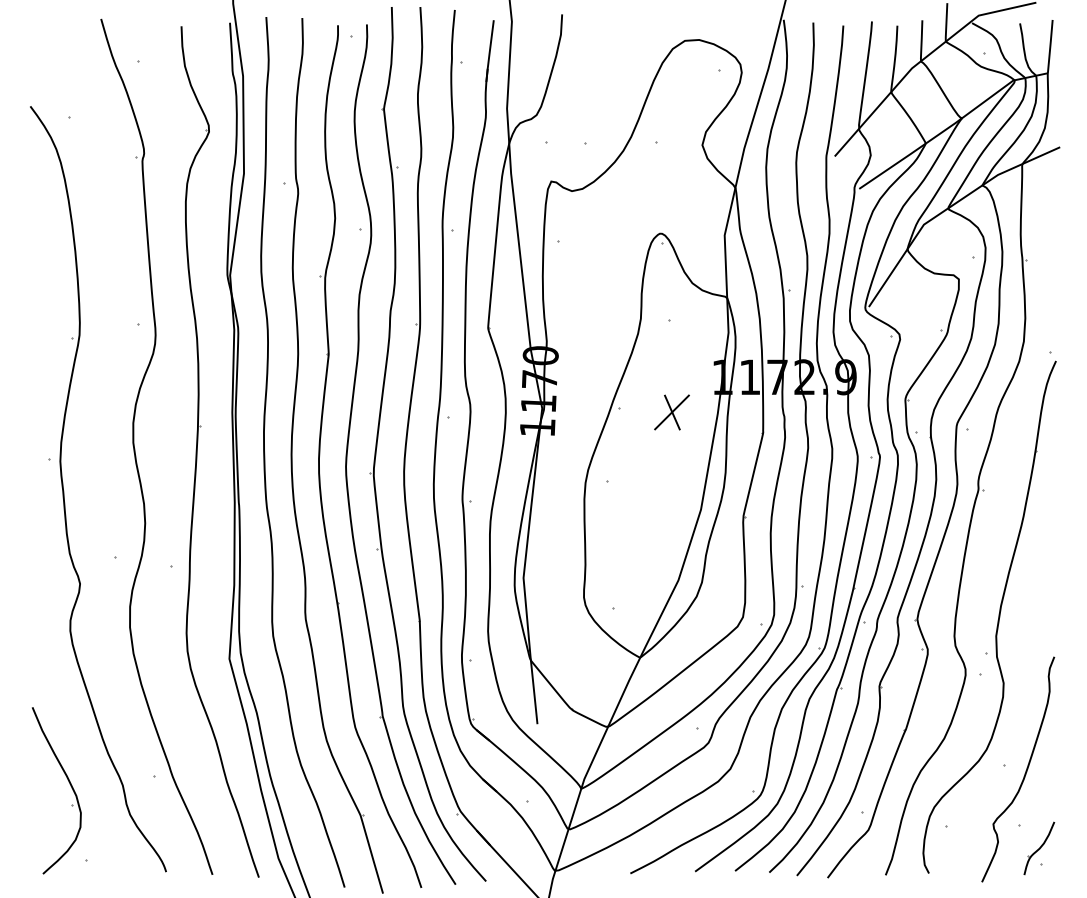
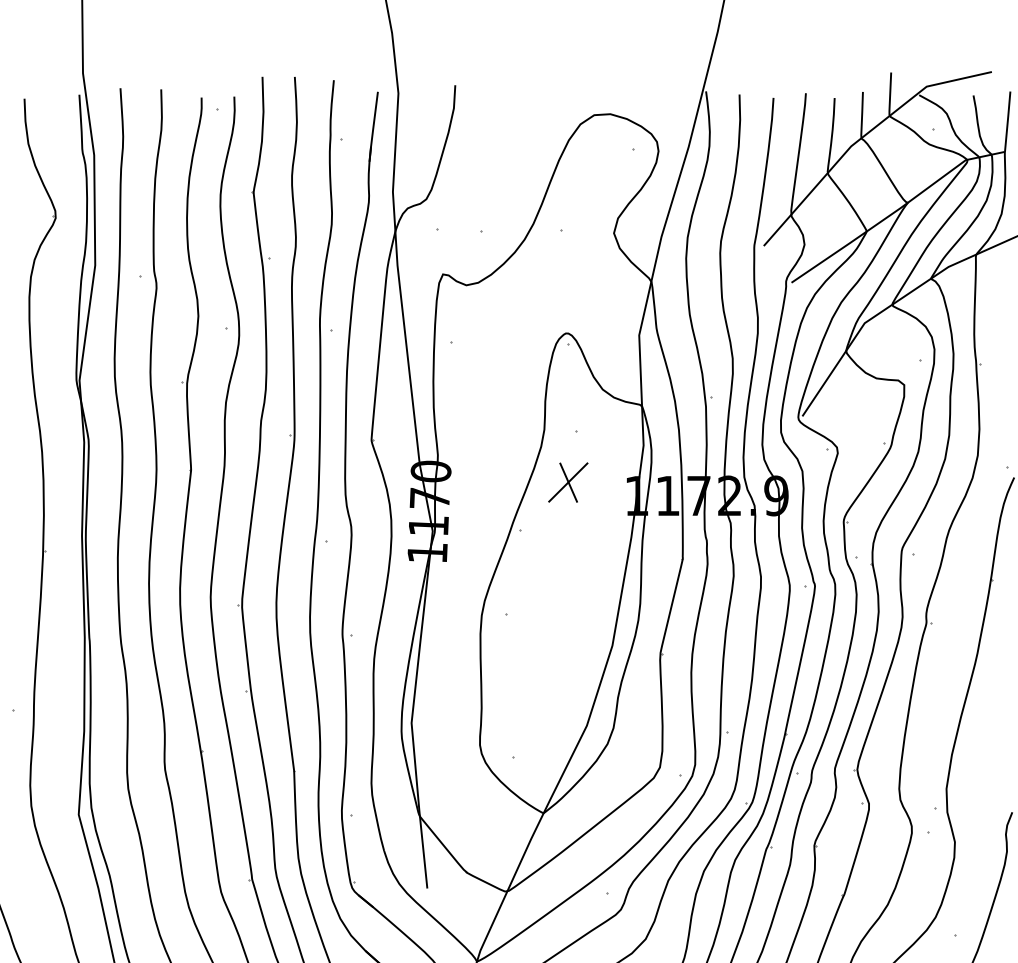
part: (671, 412) -> (567, 482), moved

